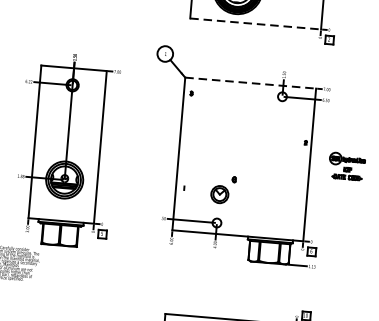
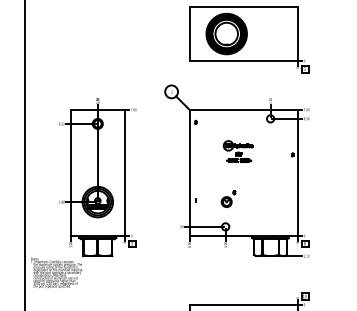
line: (256, 24) -> (244, 61), dashed -> solid
line: (251, 82) -> (244, 109), dashed -> solid
part: (346, 166) -> (237, 151), moved
part: (223, 188) -> (228, 198), size x0.71

